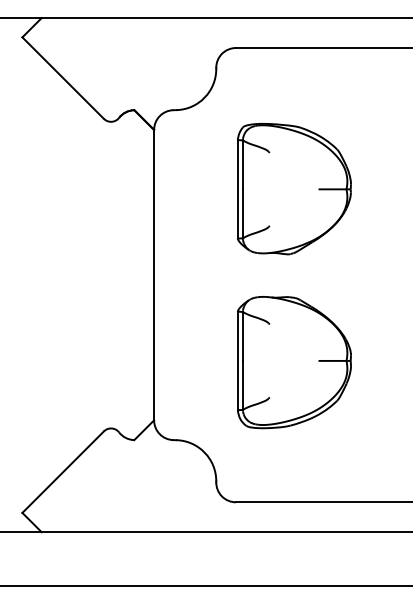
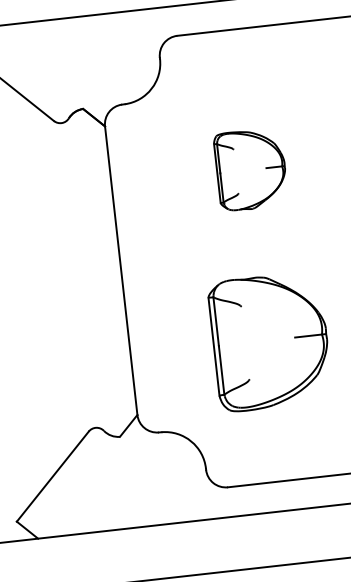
part: (294, 189) -> (251, 169), size x0.6

